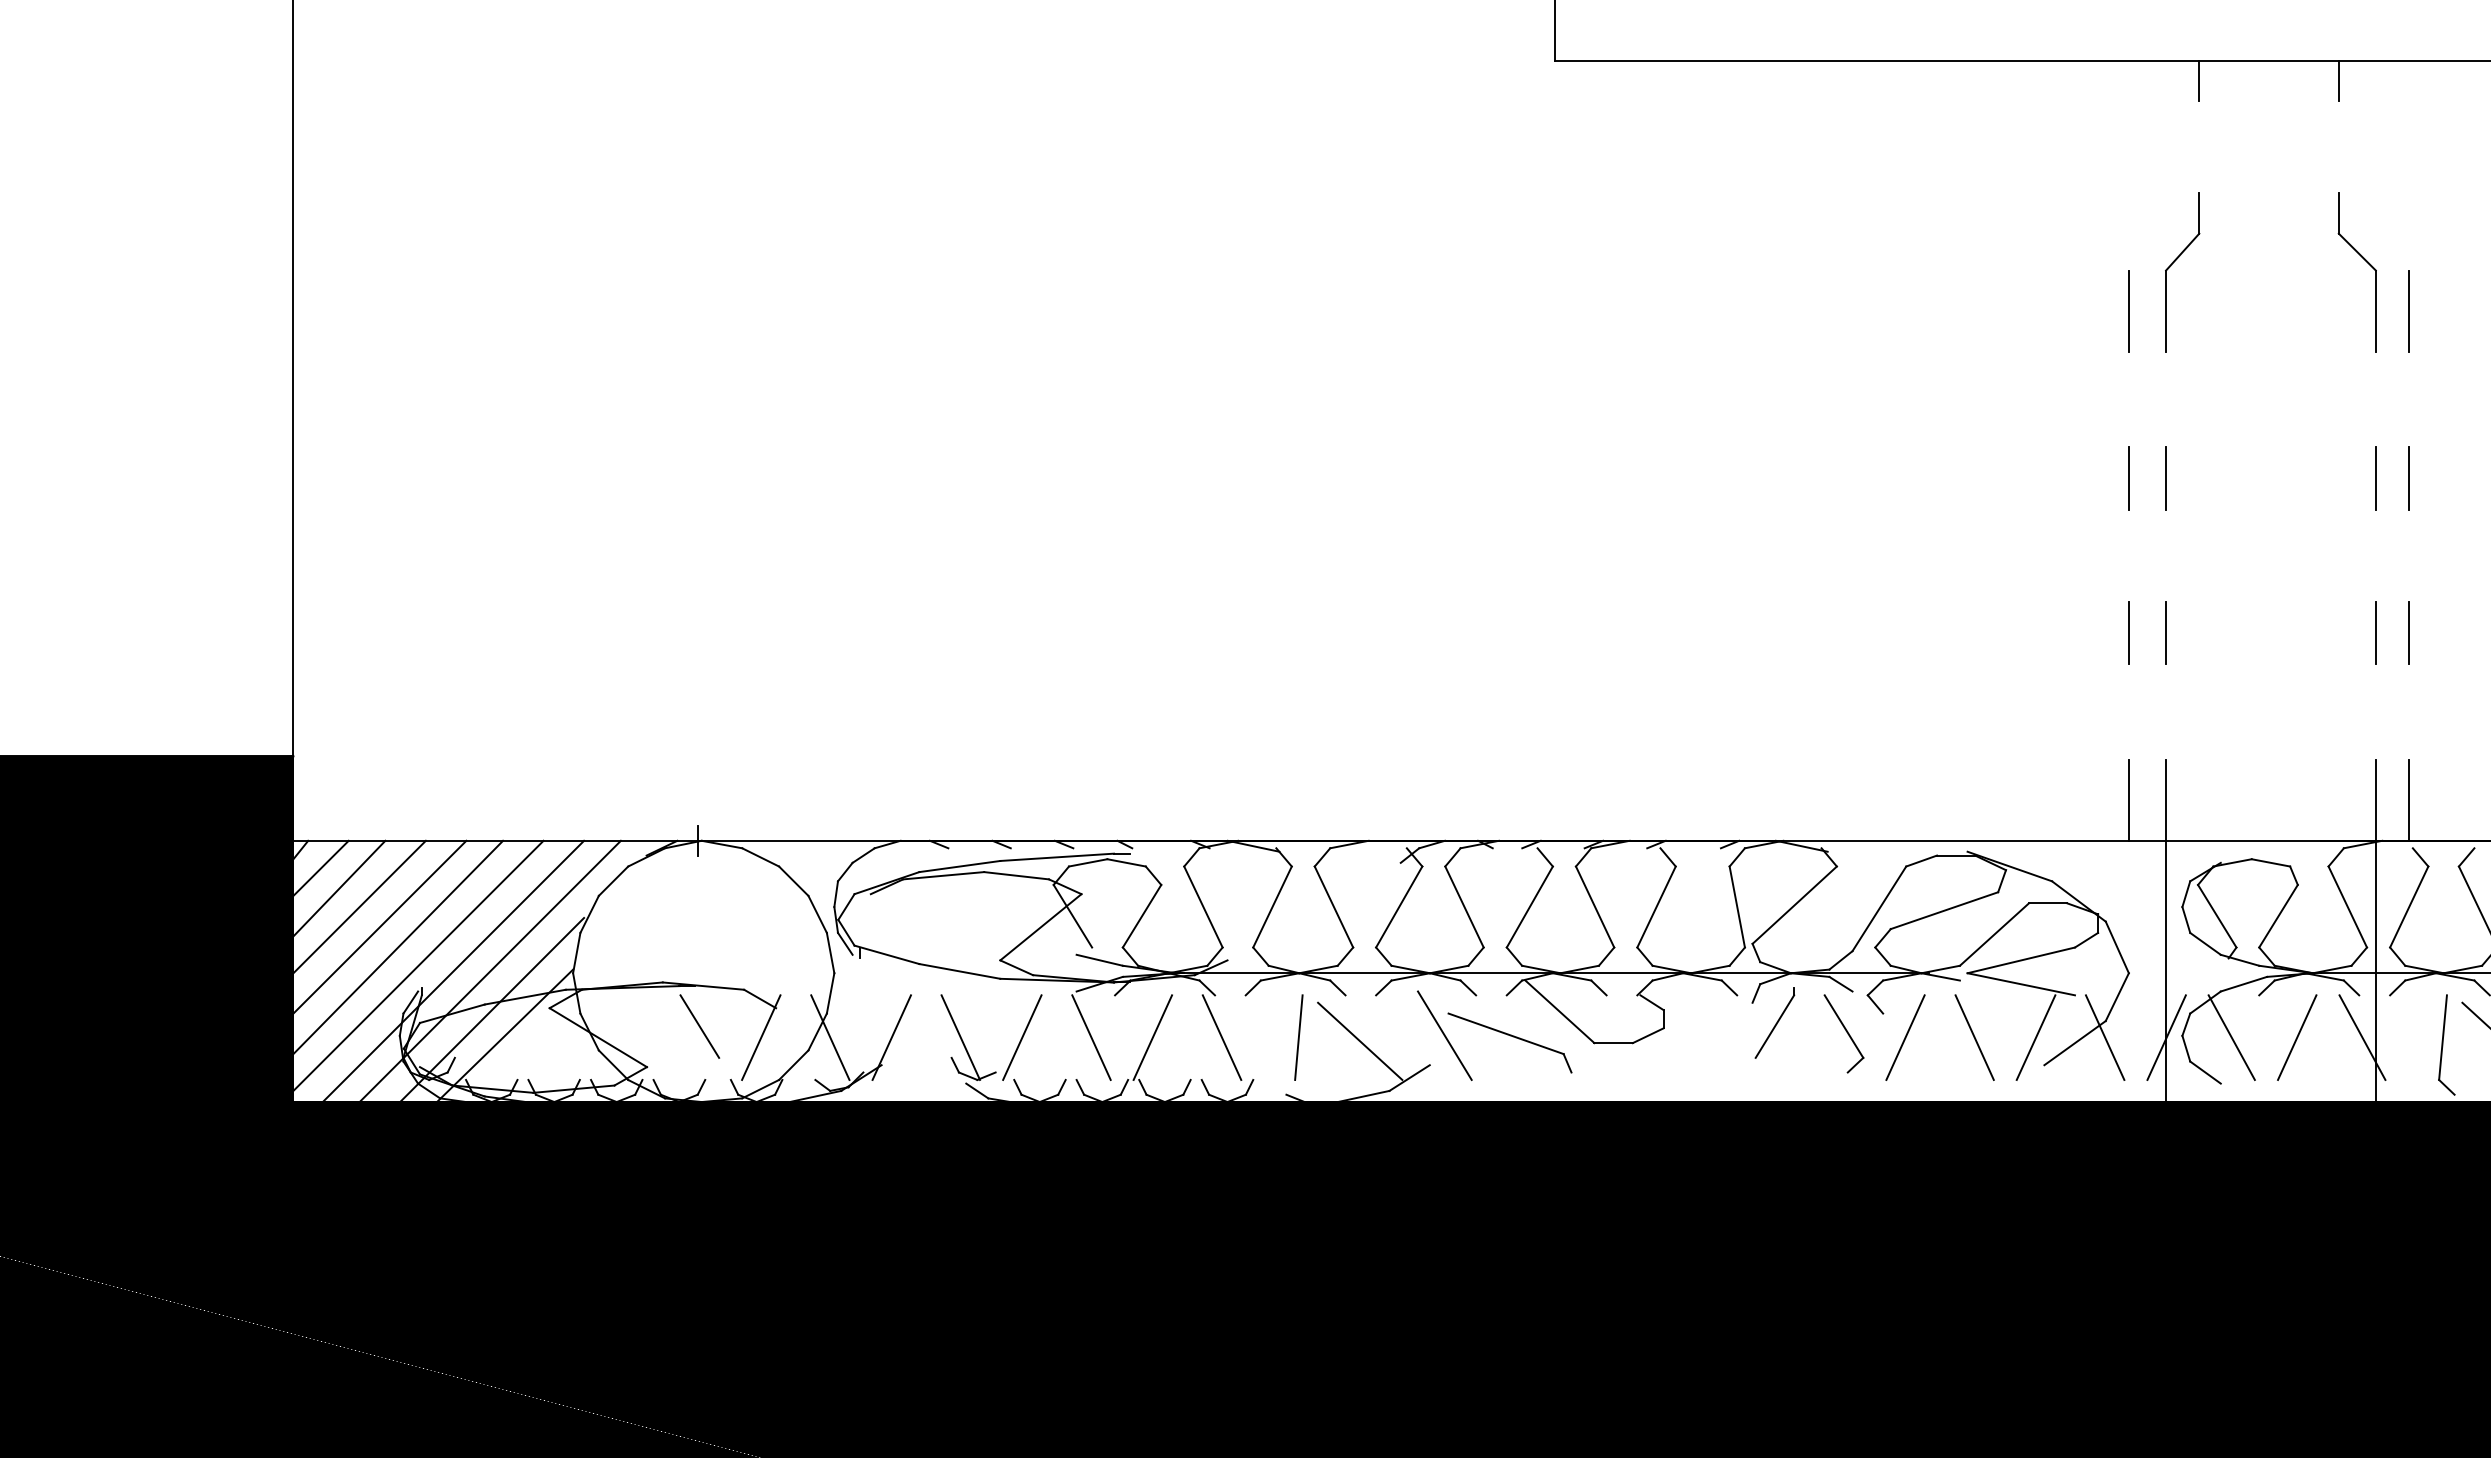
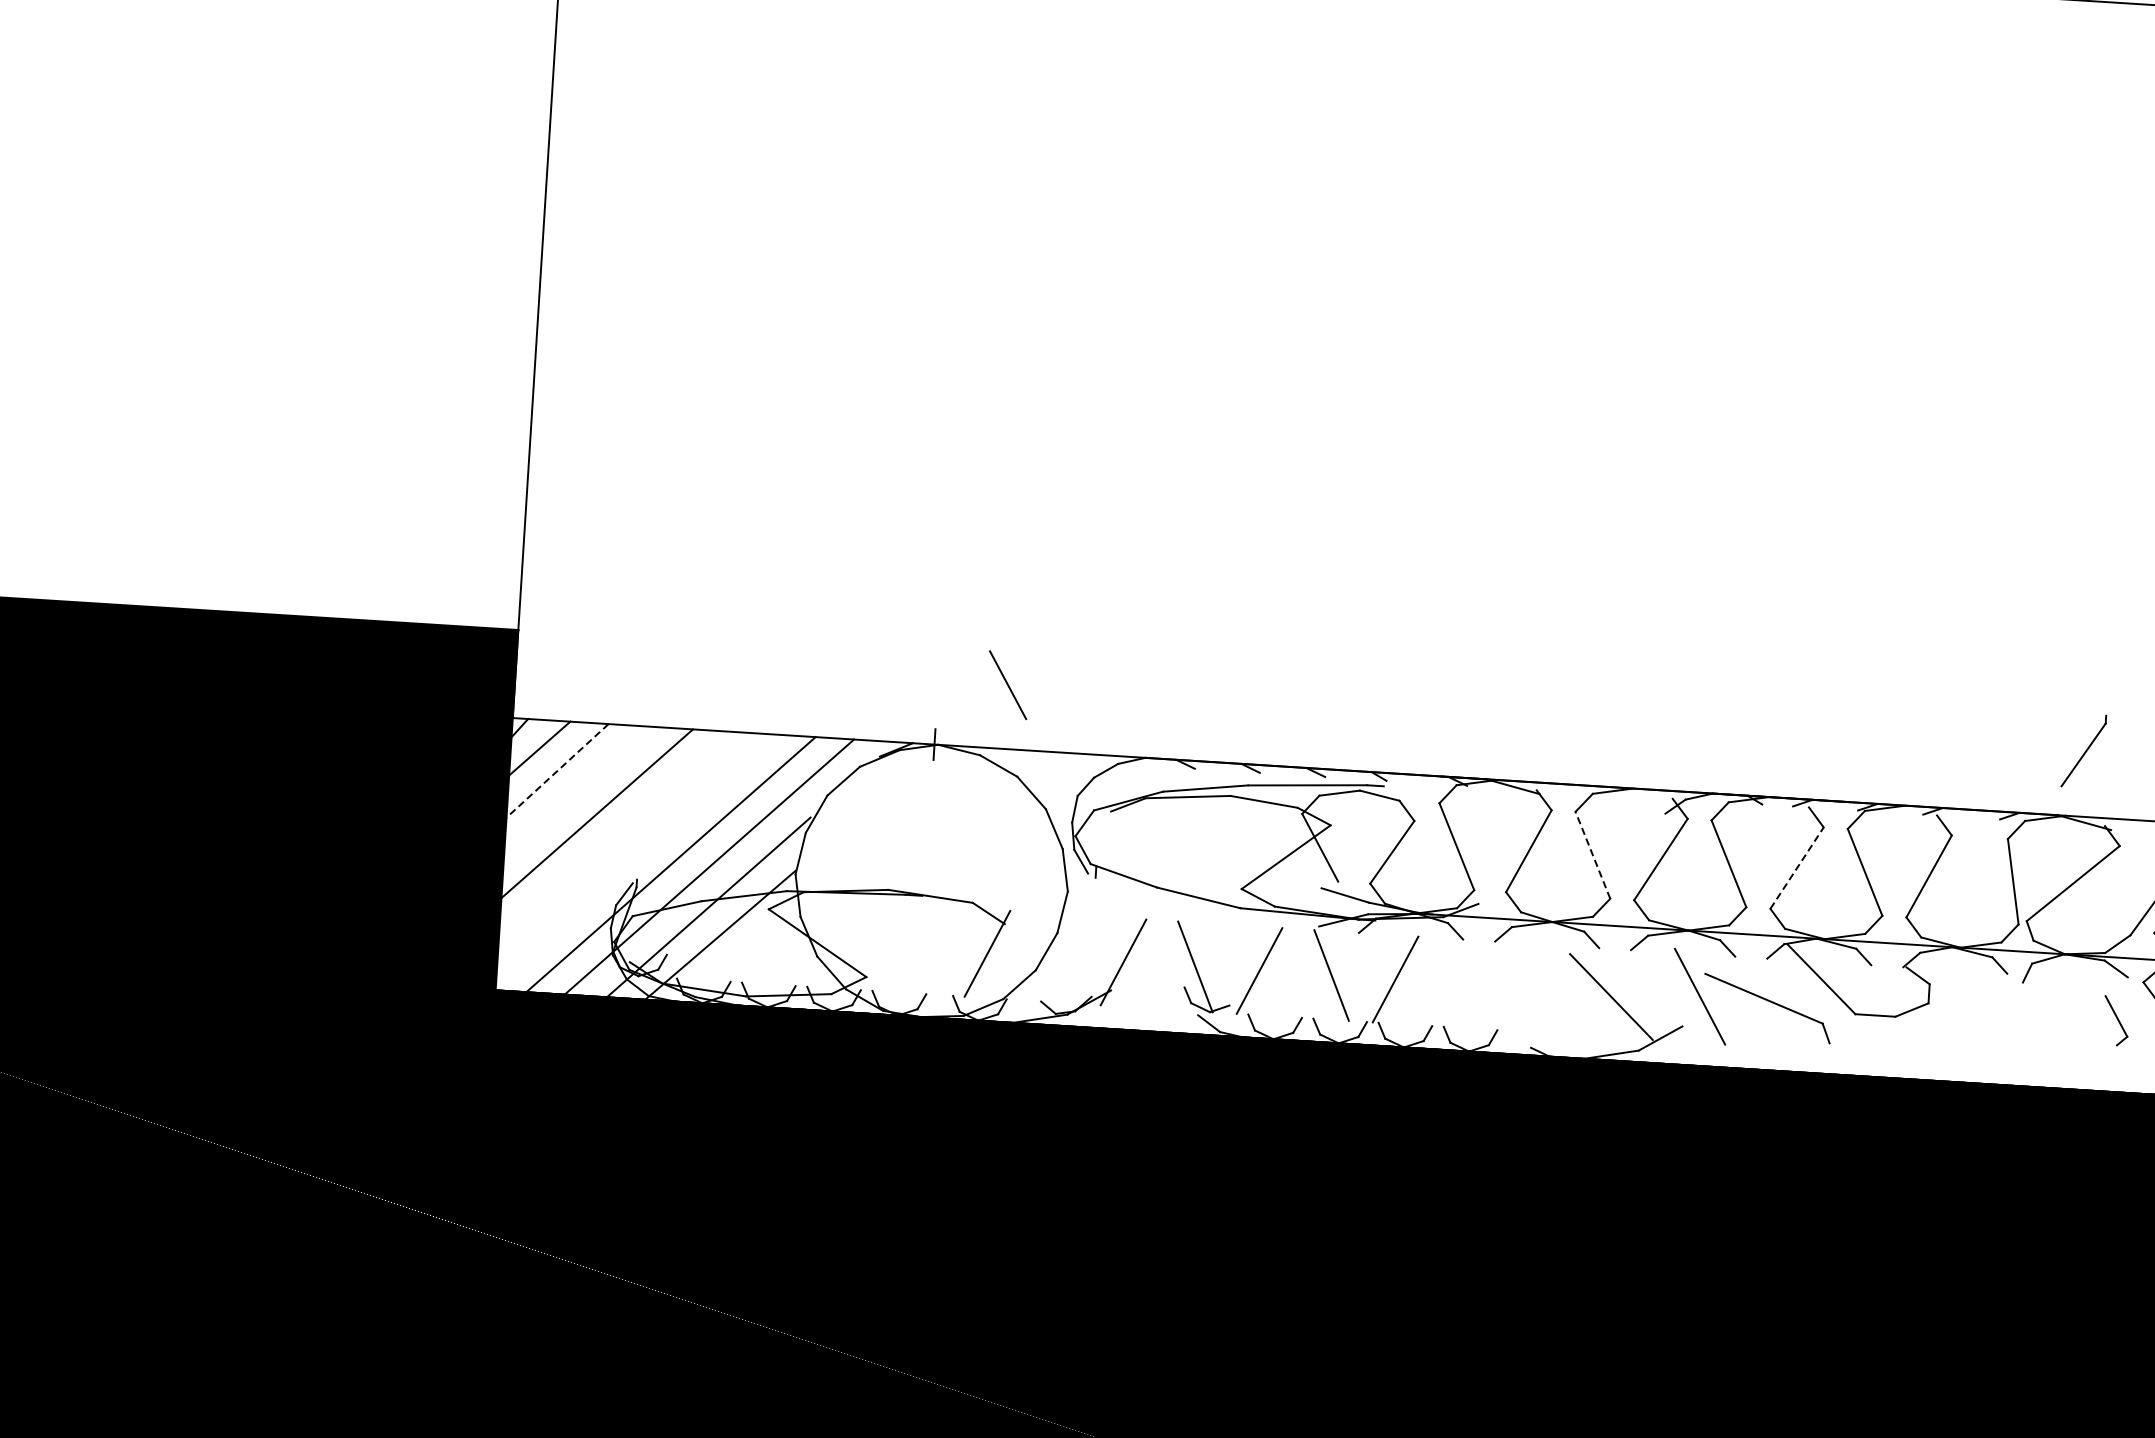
line: (339, 888) -> (557, 770), solid -> dashed
line: (359, 906) -> (577, 790), removed
line: (1333, 907) -> (1592, 855), solid -> dashed
line: (1529, 907) -> (1796, 868), solid -> dashed
line: (398, 947) -> (615, 836), removed
line: (418, 965) -> (634, 856), removed
part: (1774, 1022) -> (2083, 750), moved
line: (699, 1026) -> (1007, 685), moved
part: (1843, 1033) -> (2115, 1020), size x0.6
line: (830, 1037) -> (1059, 958), removed
line: (1221, 1037) -> (1467, 983), removed
line: (1298, 1037) -> (1547, 988), removed

